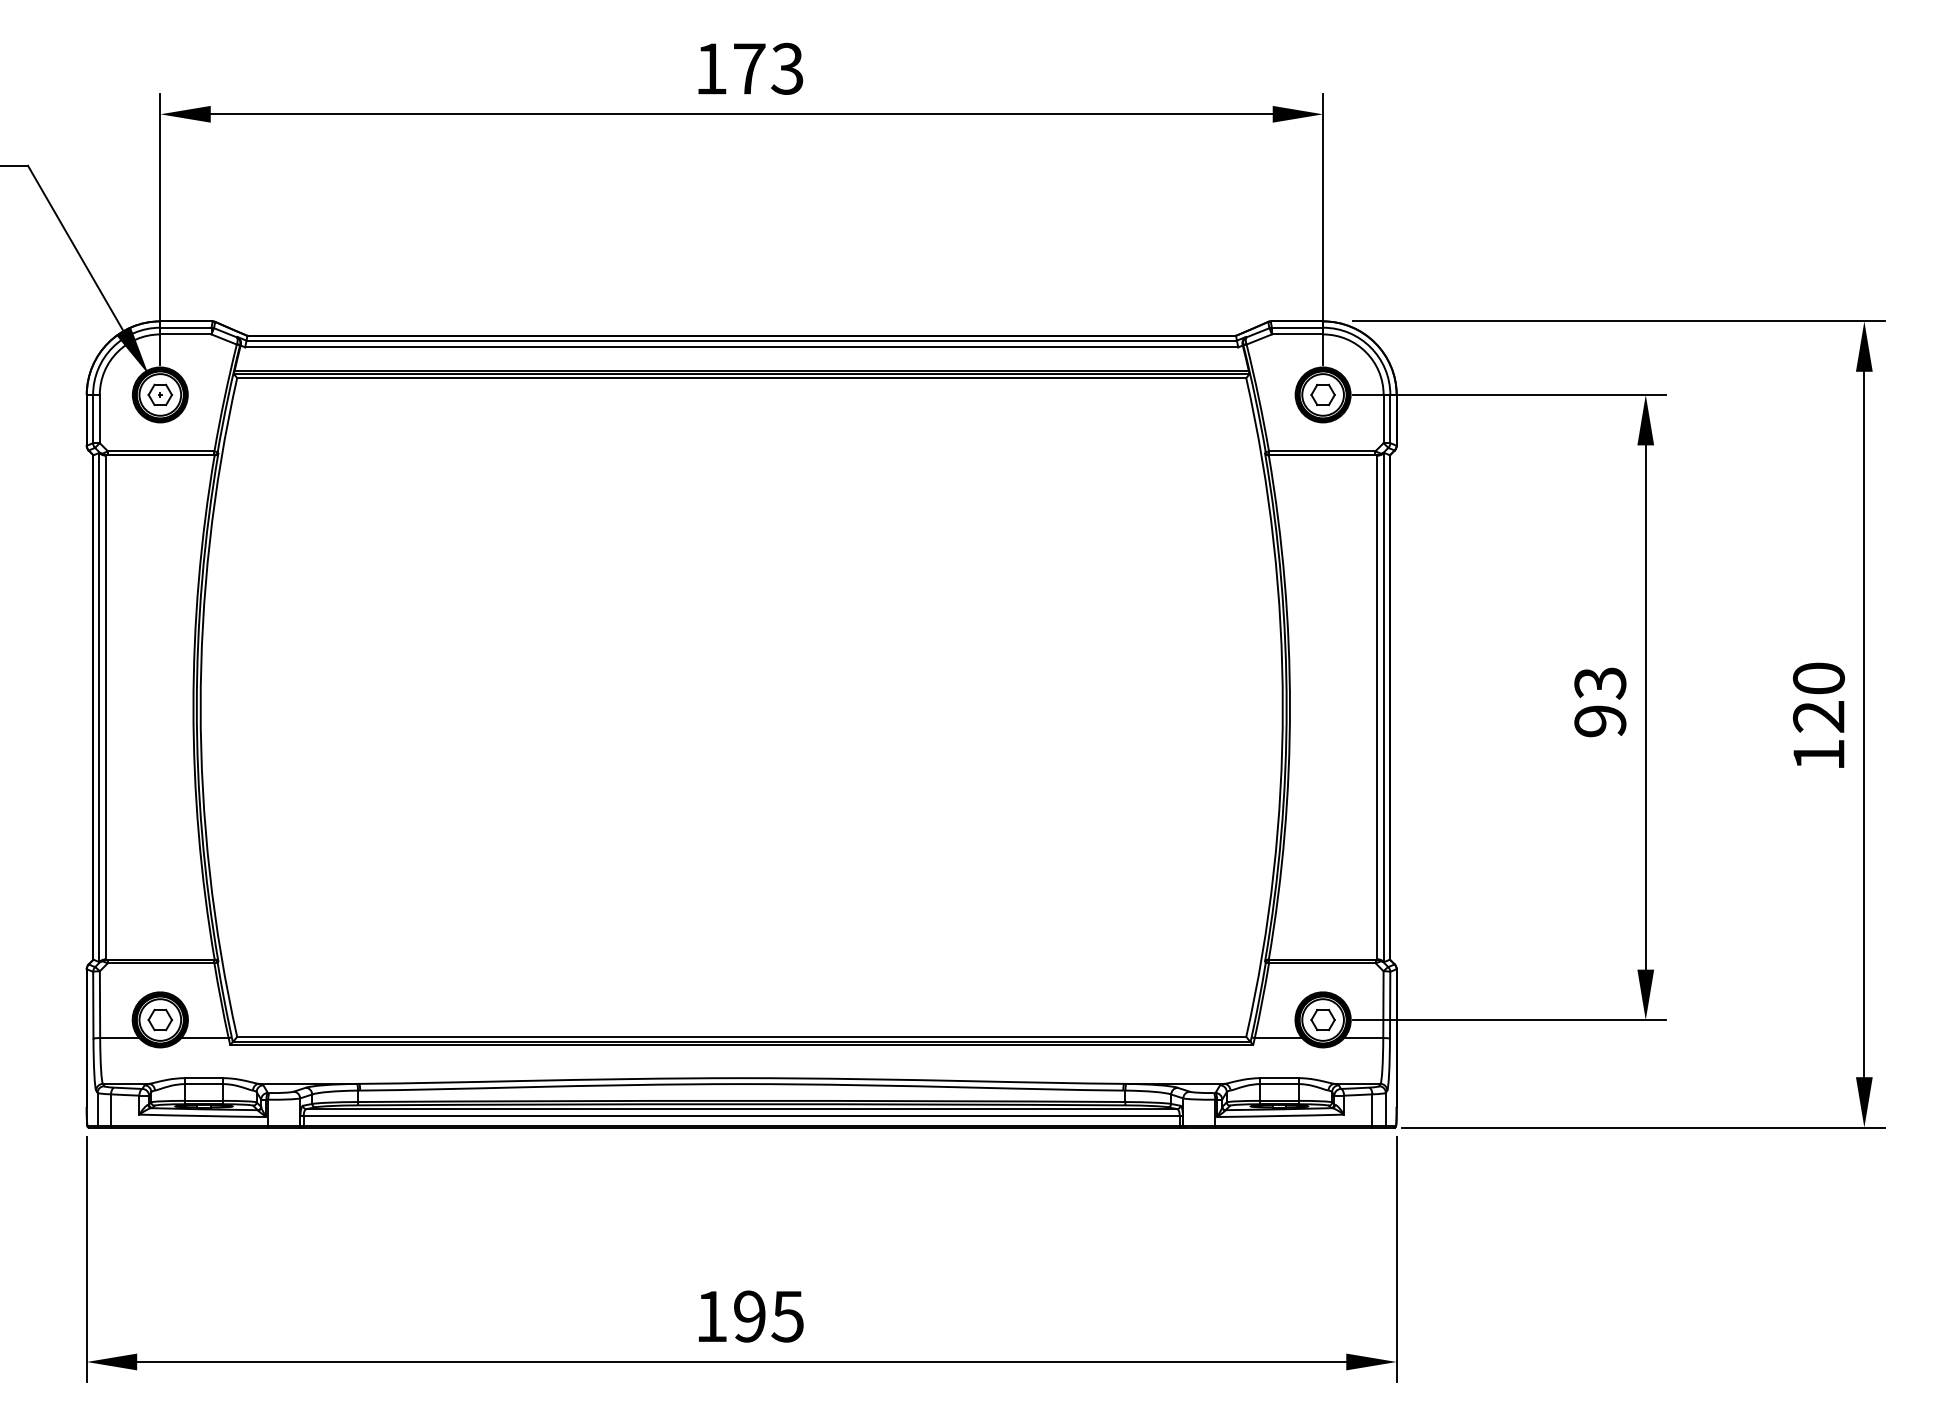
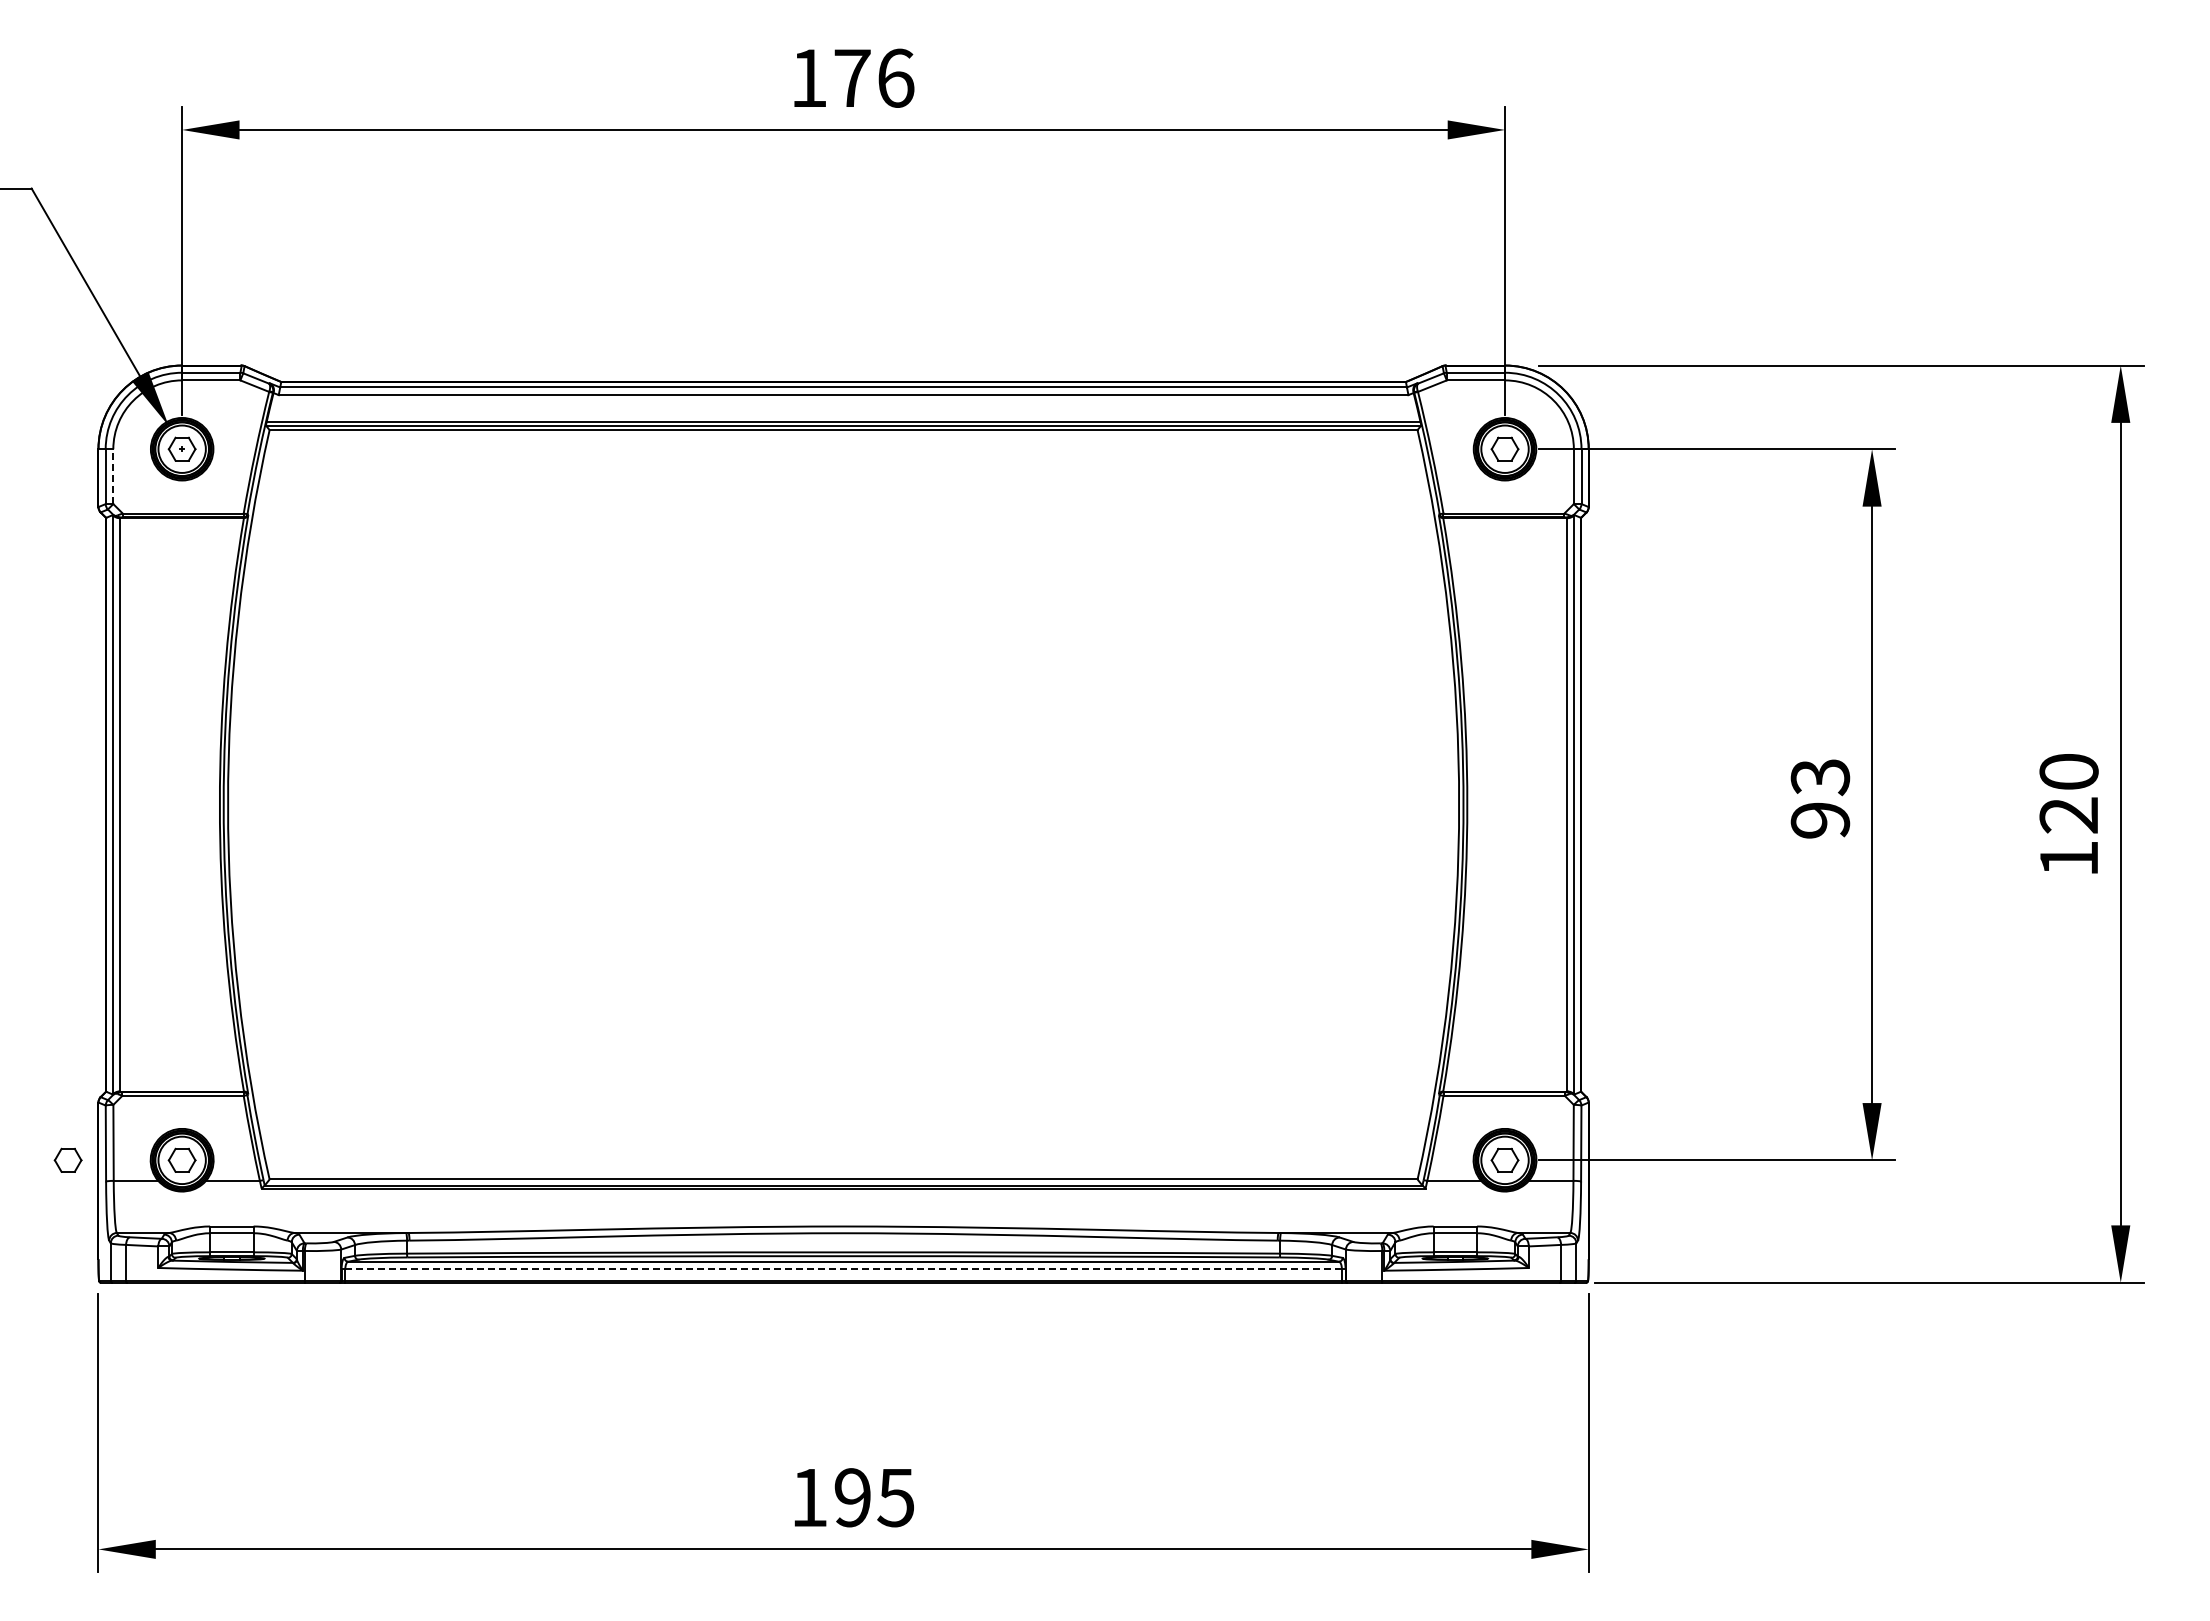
text: (787, 68) -> (895, 77), 173 -> 176
line: (99, 418) -> (113, 476), solid -> dashed
part: (59, 1019) -> (67, 1159), added
line: (742, 1115) -> (844, 1269), solid -> dashed

